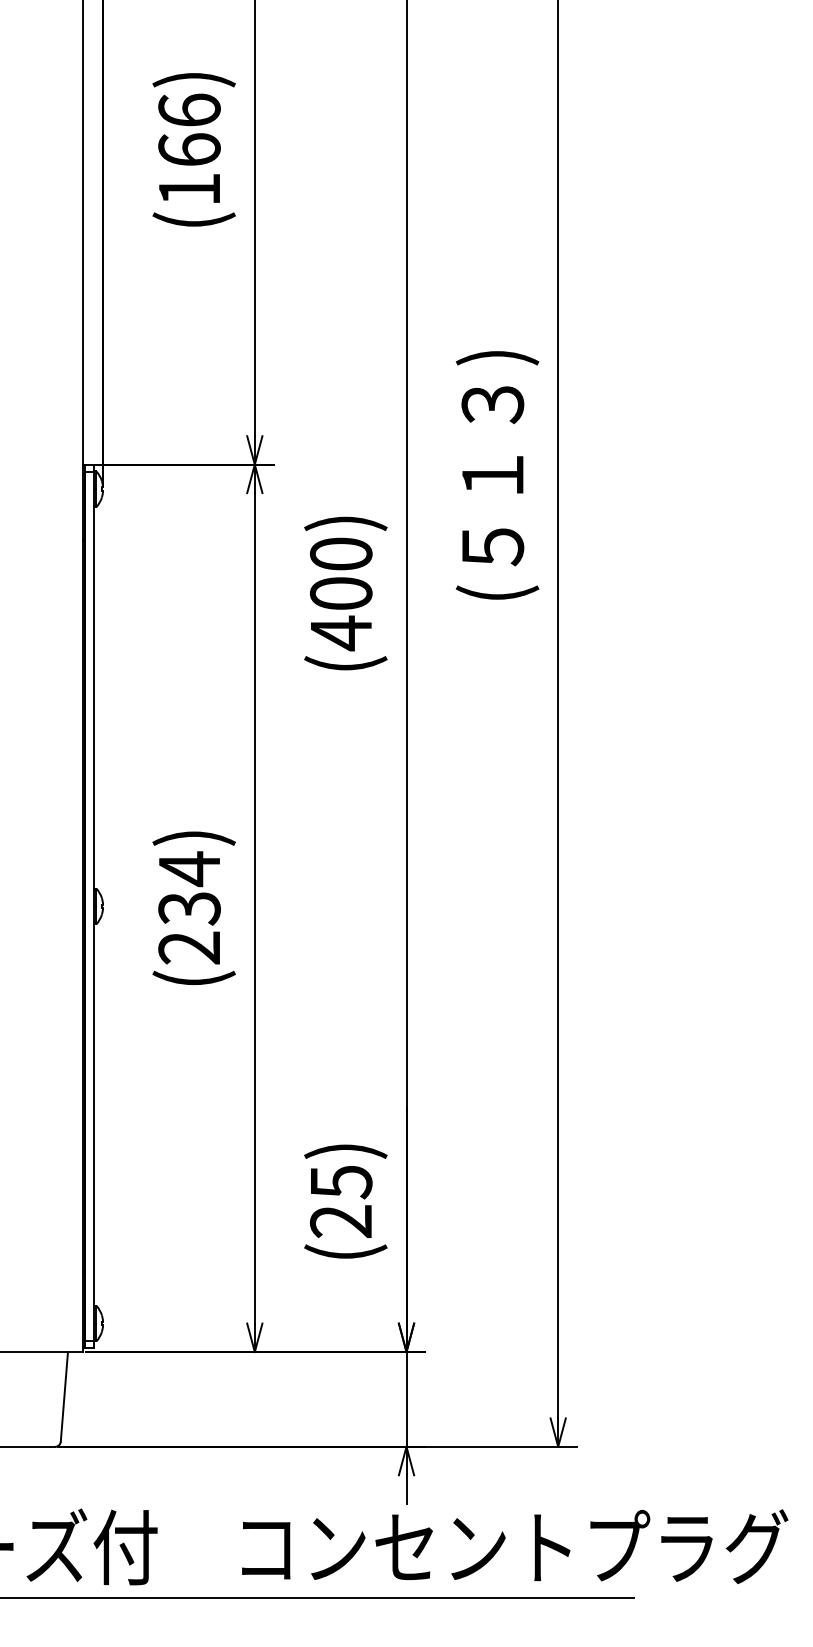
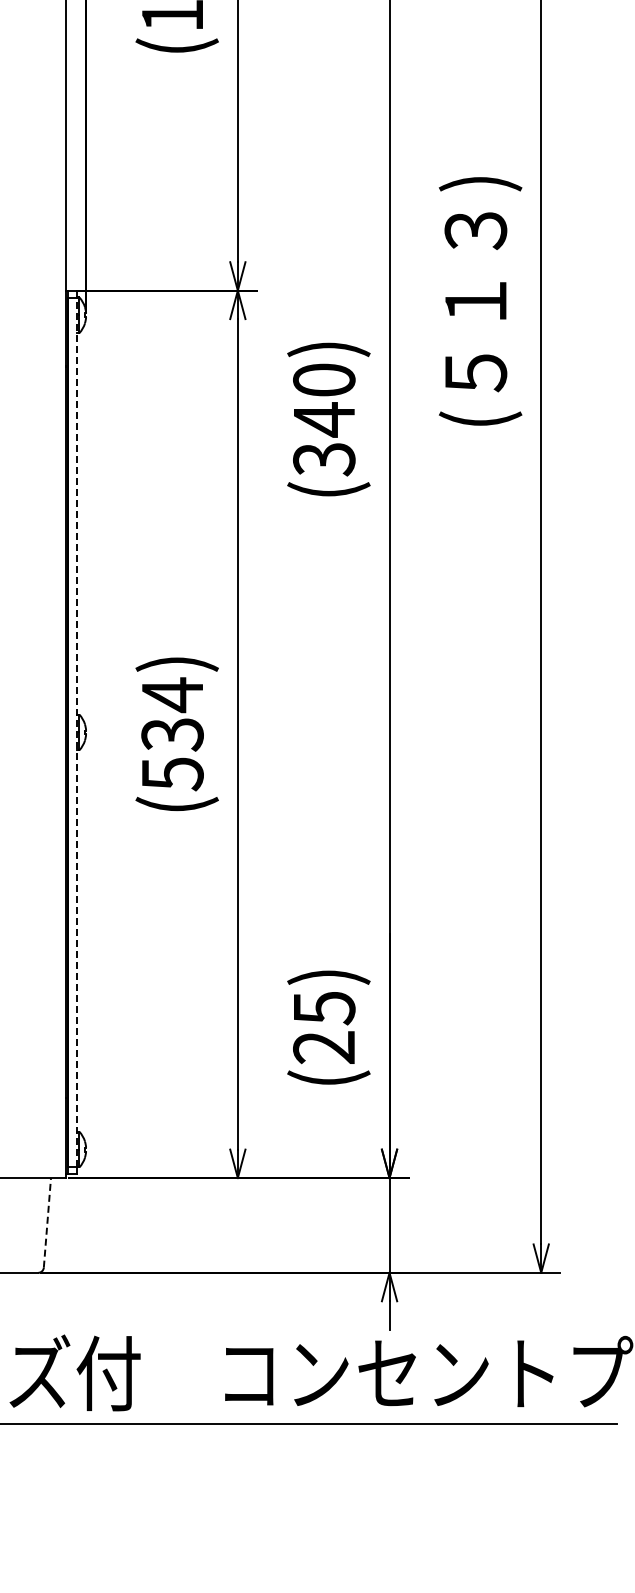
text: (340, 613) -> (323, 439), (400) -> (340)
line: (93, 905) -> (76, 731), solid -> dashed
text: (189, 948) -> (172, 774), (234) -> (534)
line: (64, 1396) -> (47, 1222), solid -> dashed

